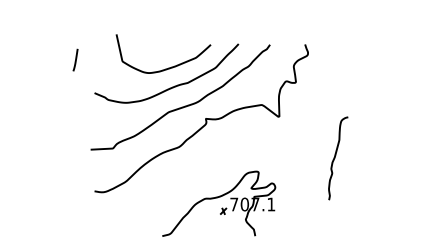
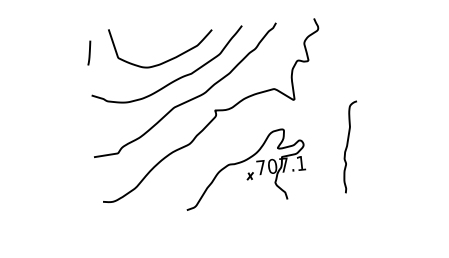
line: (75, 59) -> (89, 52), moved
curve: (335, 158) -> (347, 147), moved
part: (219, 203) -> (245, 168), moved

